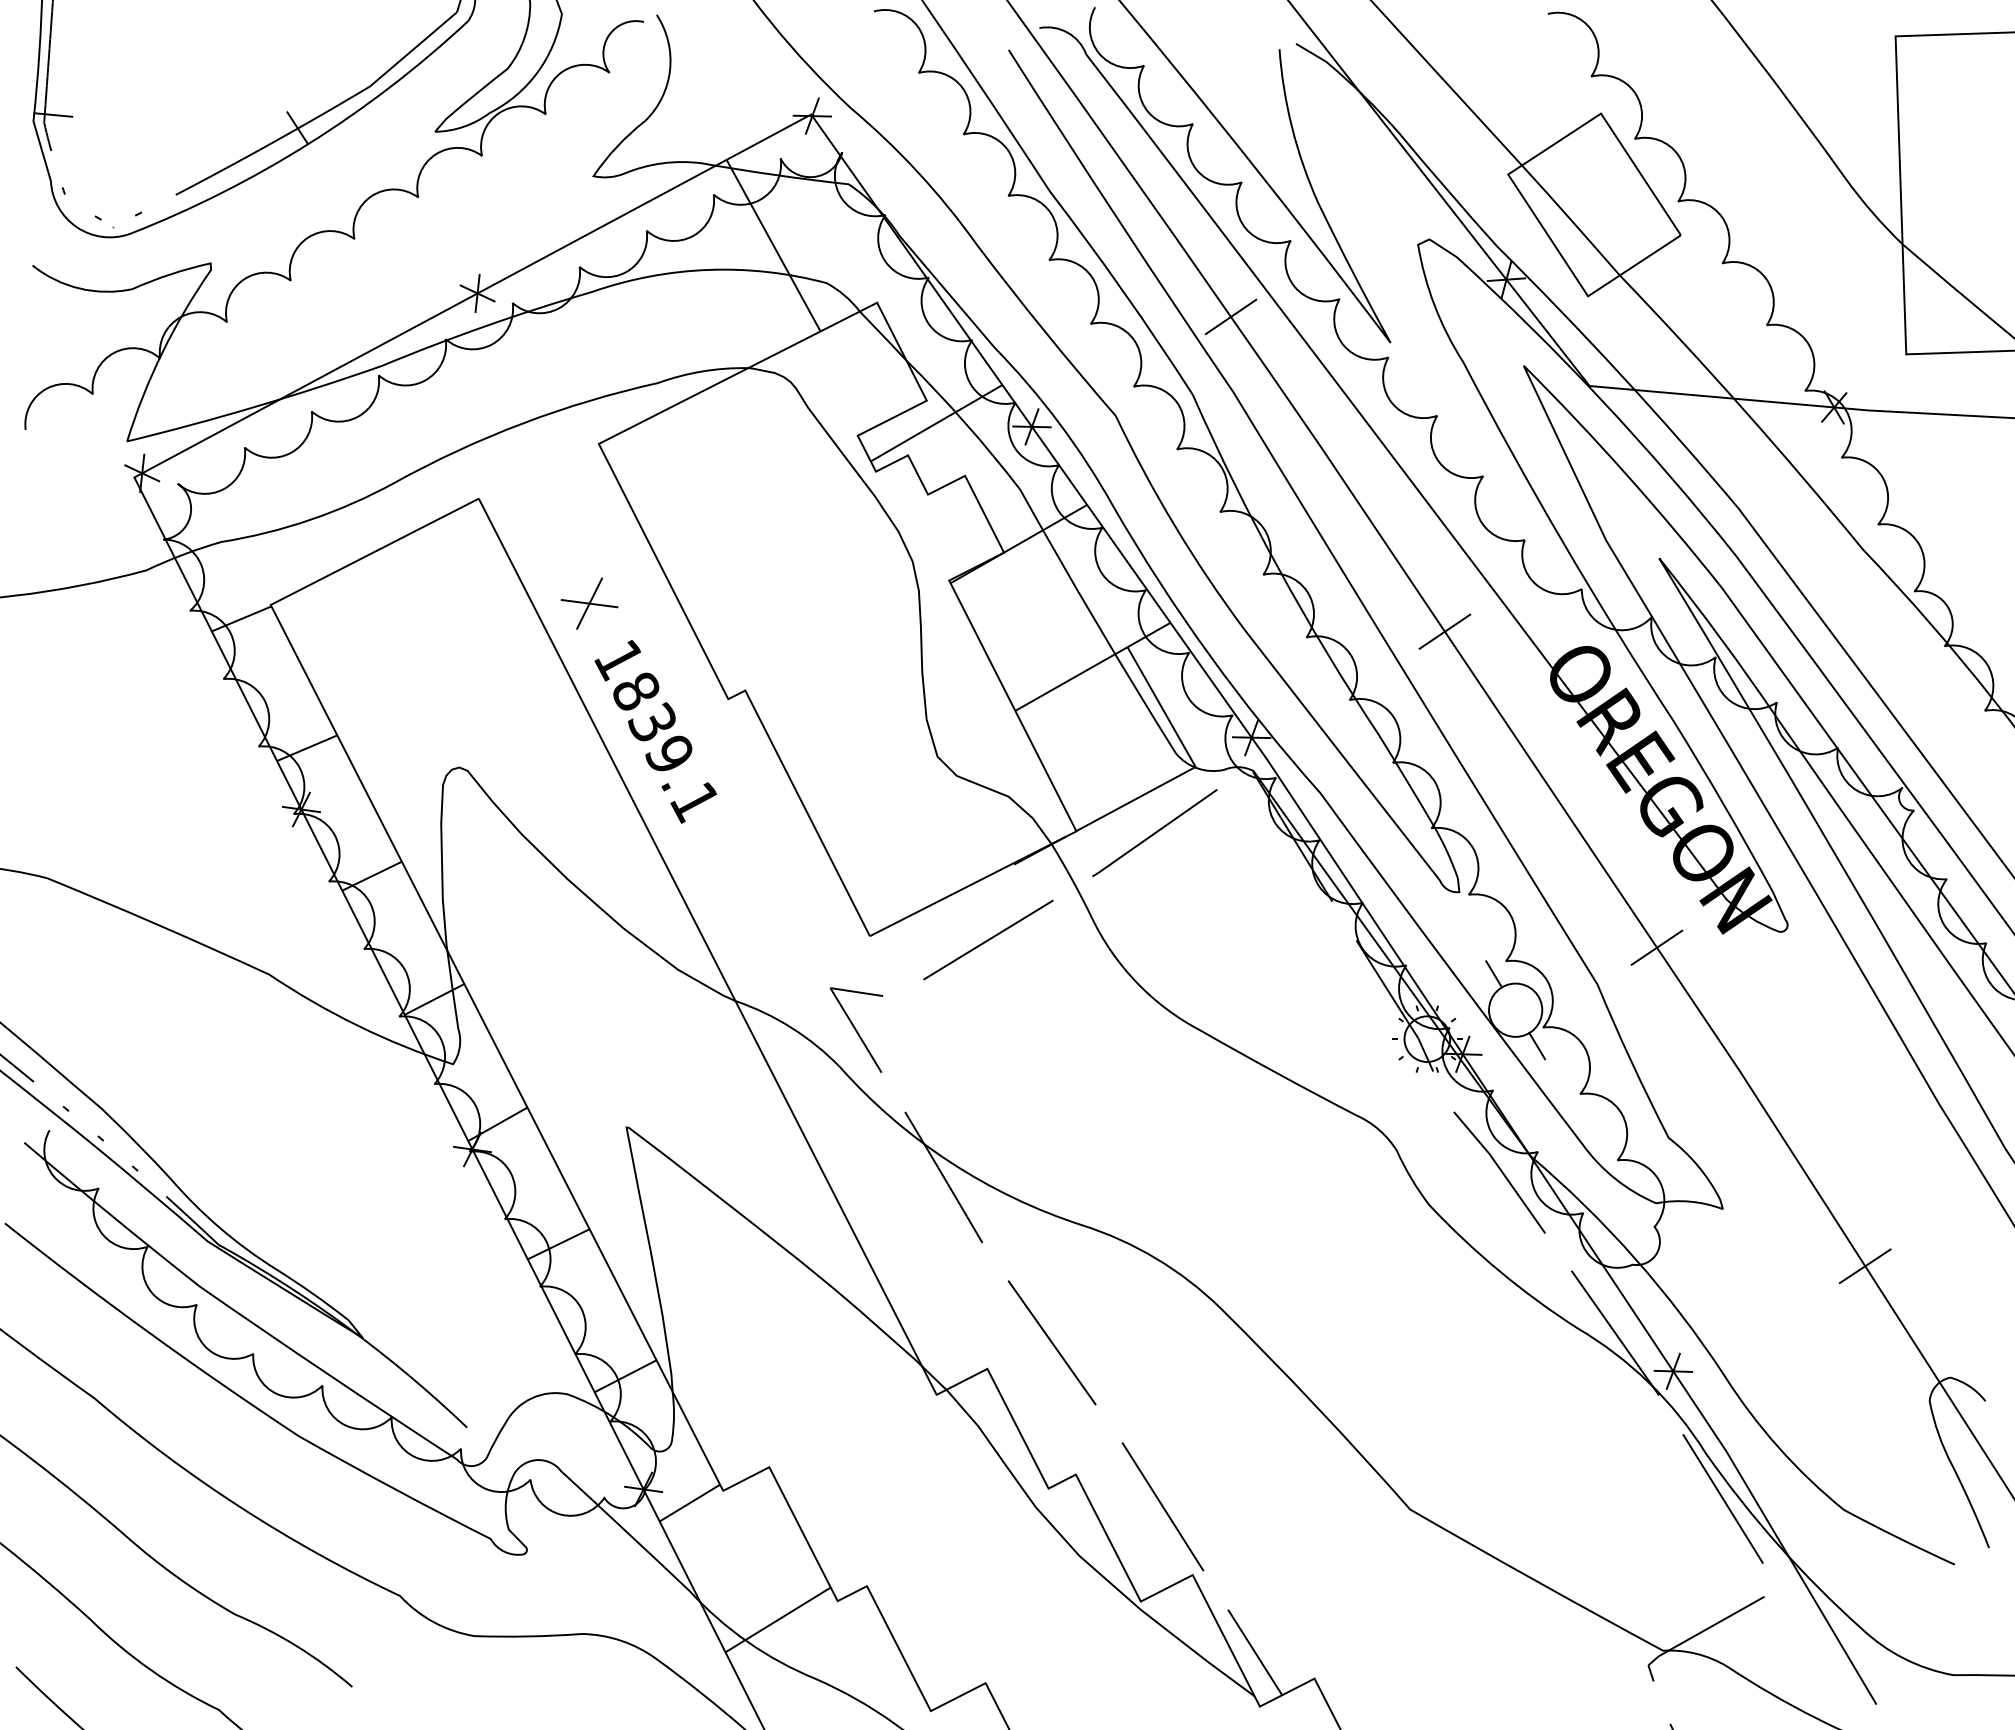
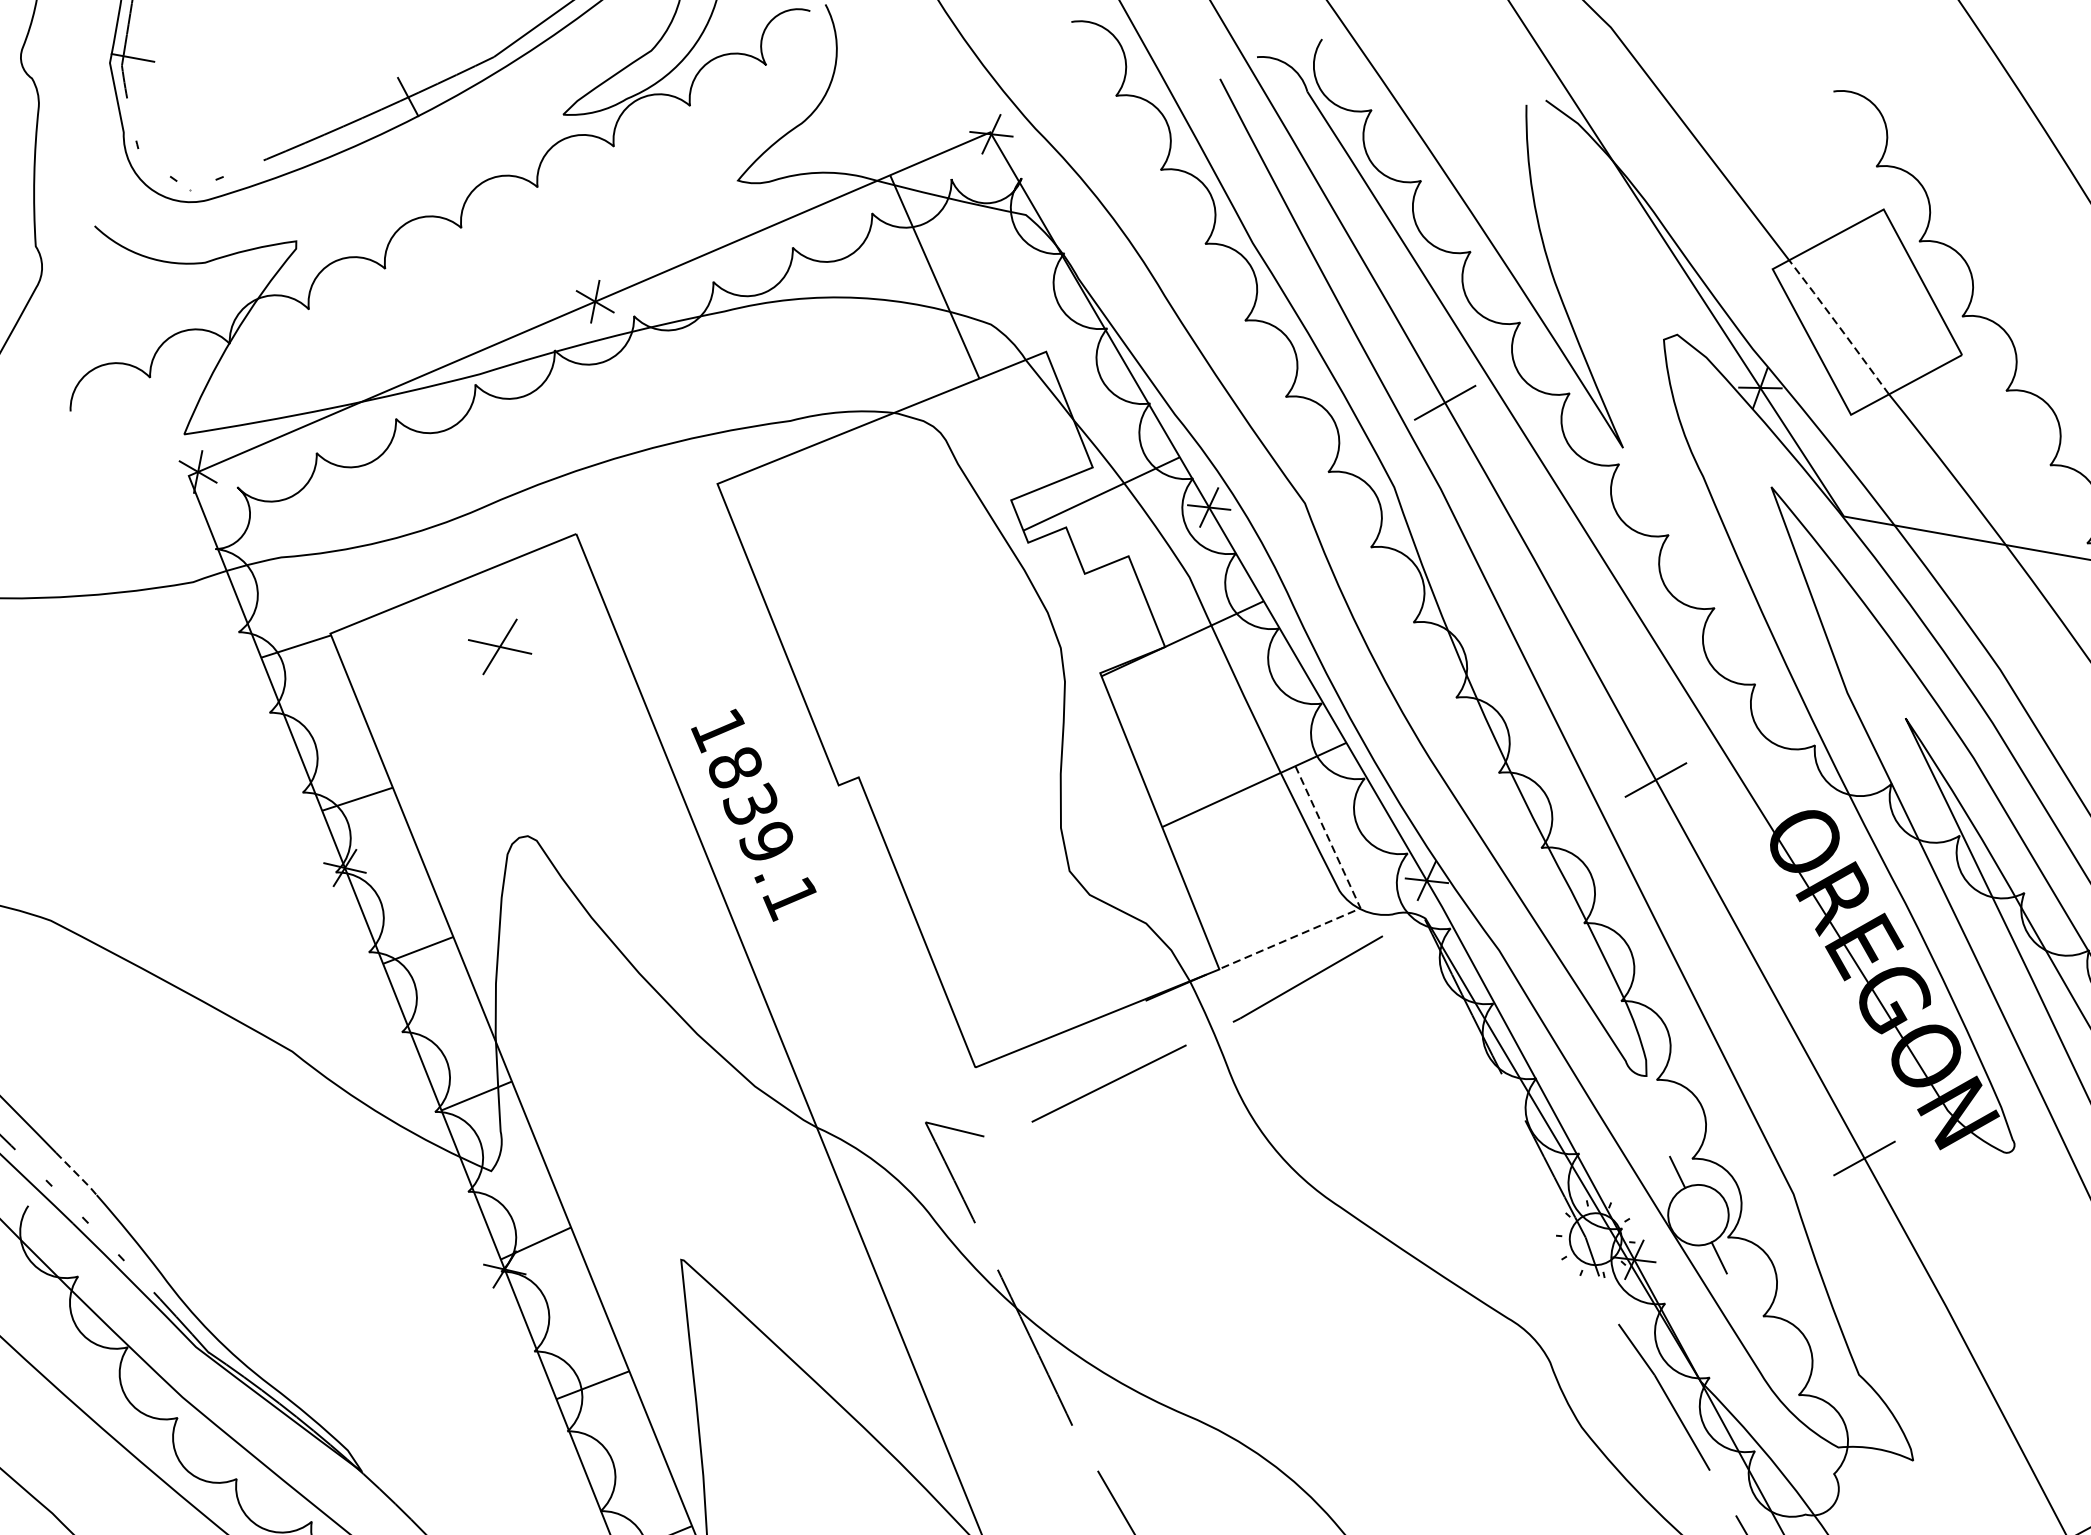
line: (1571, 220) -> (1839, 327), solid -> dashed
part: (589, 603) -> (500, 646), moved
line: (1195, 766) -> (1360, 907), solid -> dashed
line: (90, 1098) -> (77, 1173), solid -> dashed

